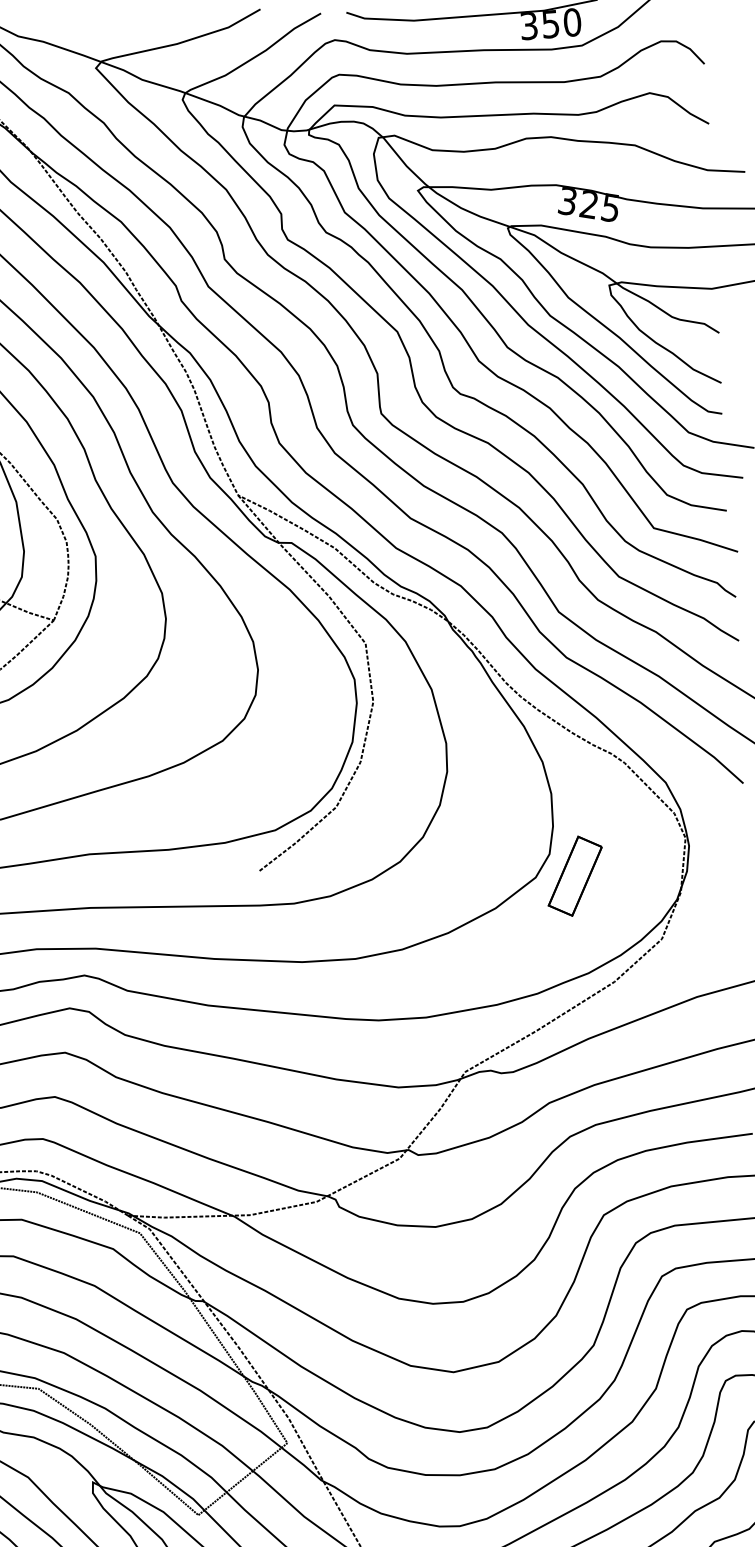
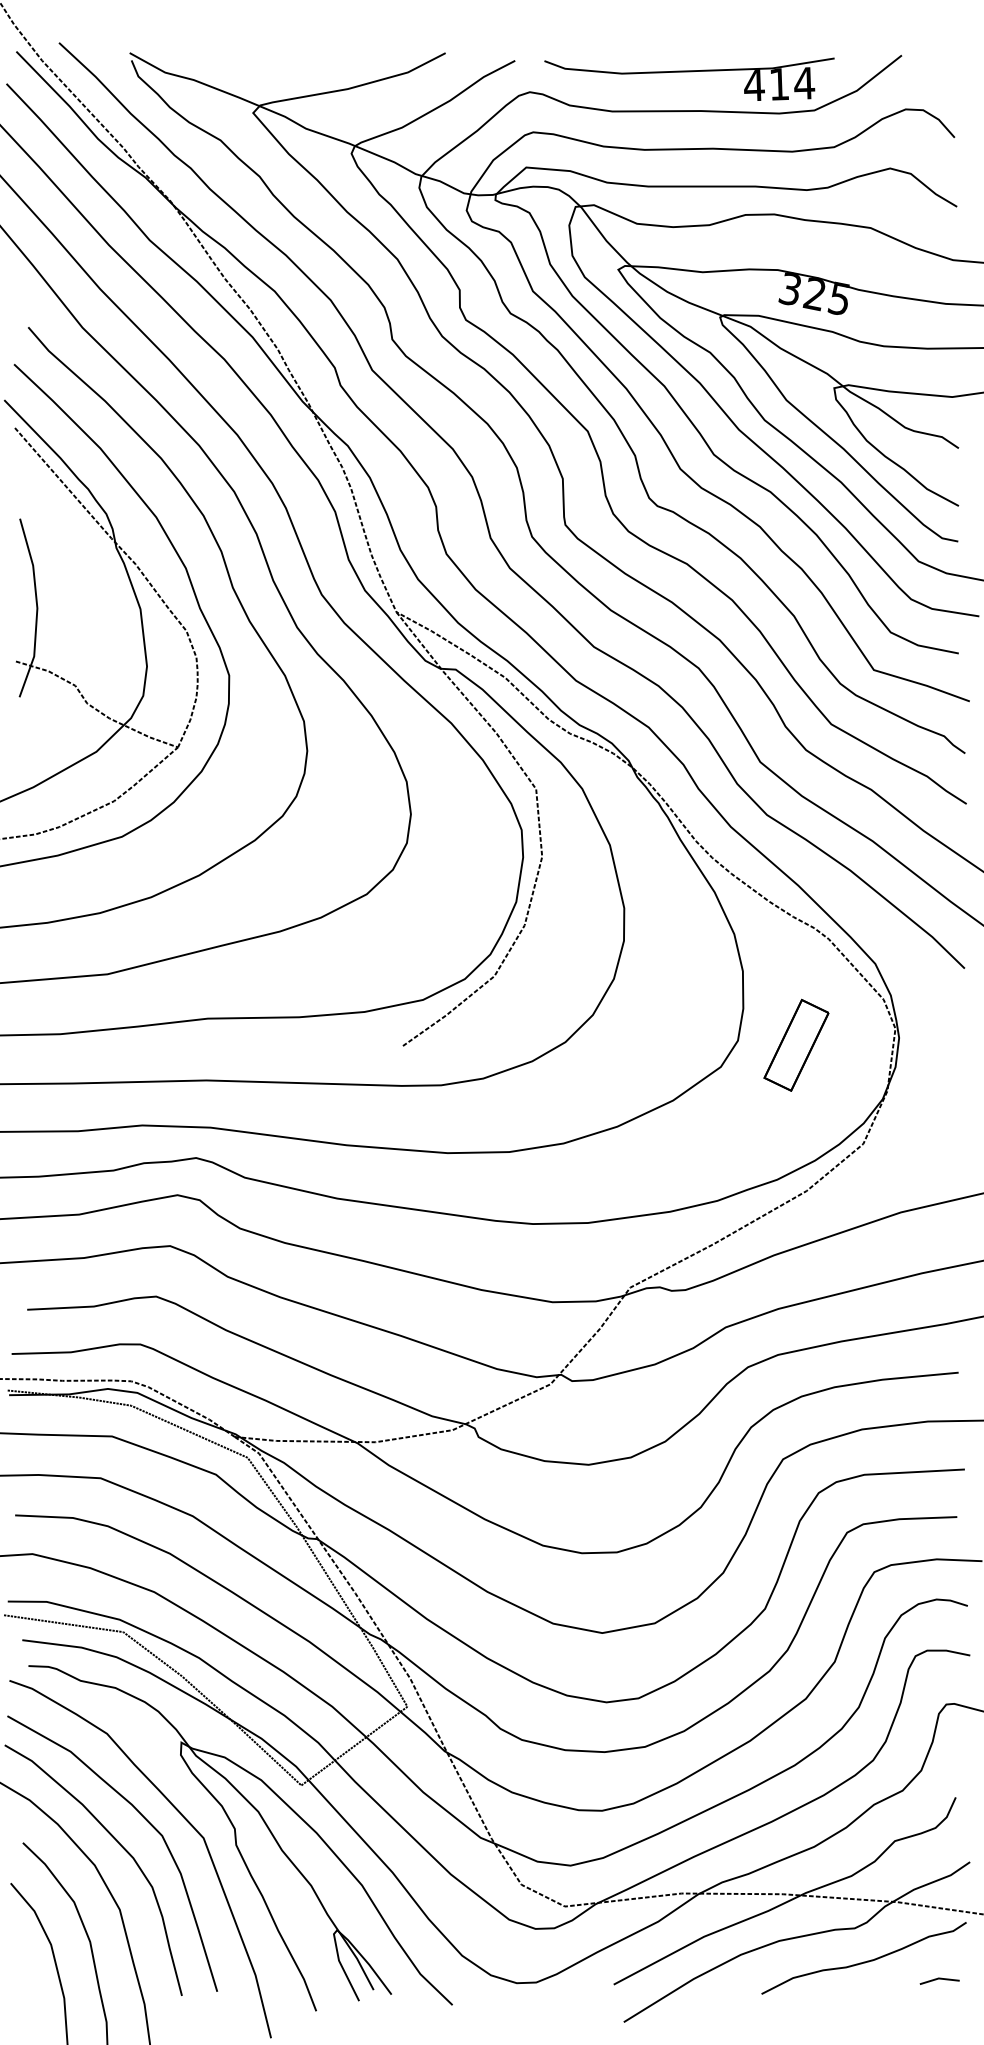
text: (550, 23) -> (779, 83), 350 -> 414
part: (575, 875) -> (796, 1044), moved

